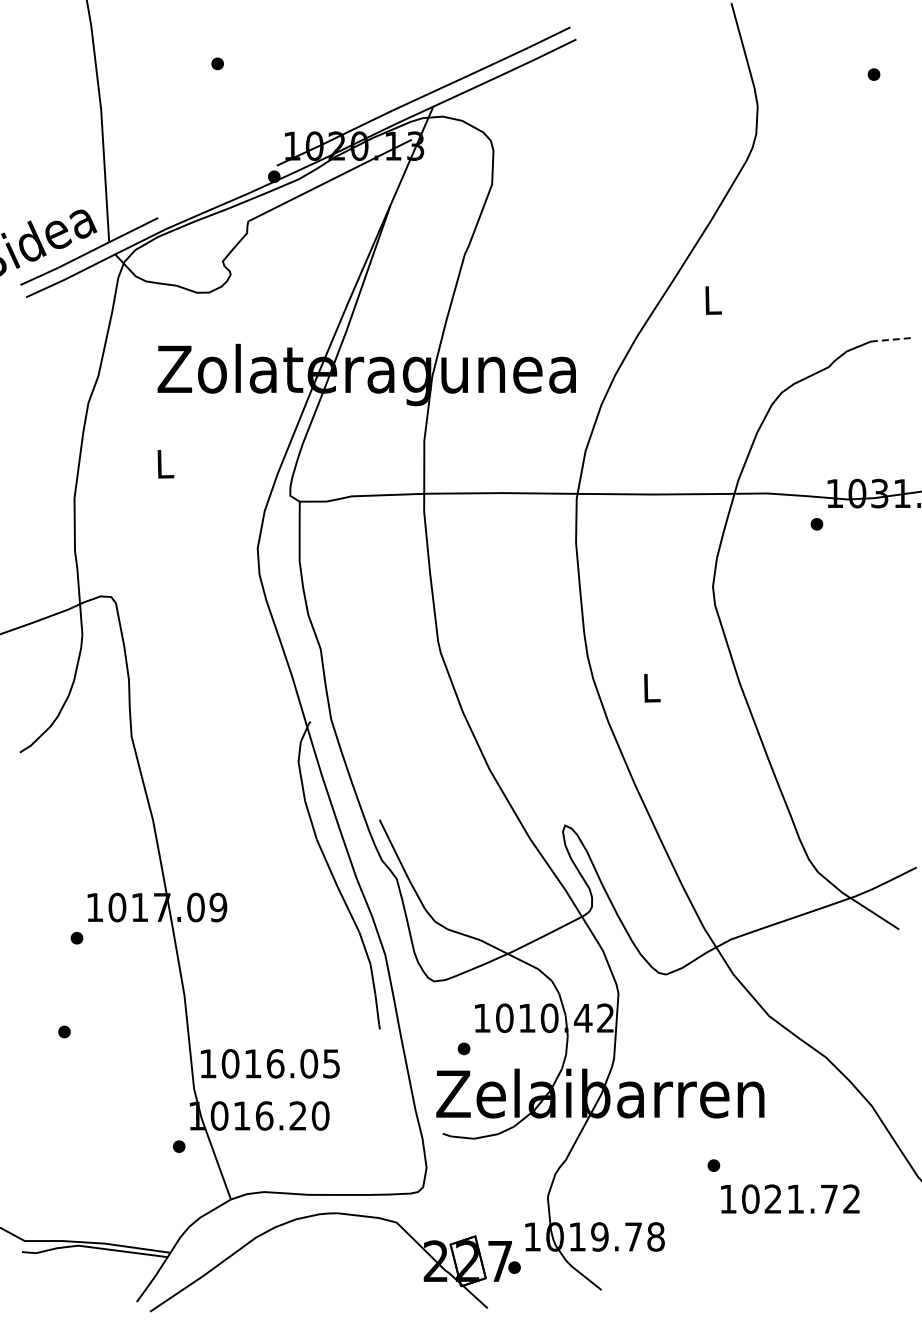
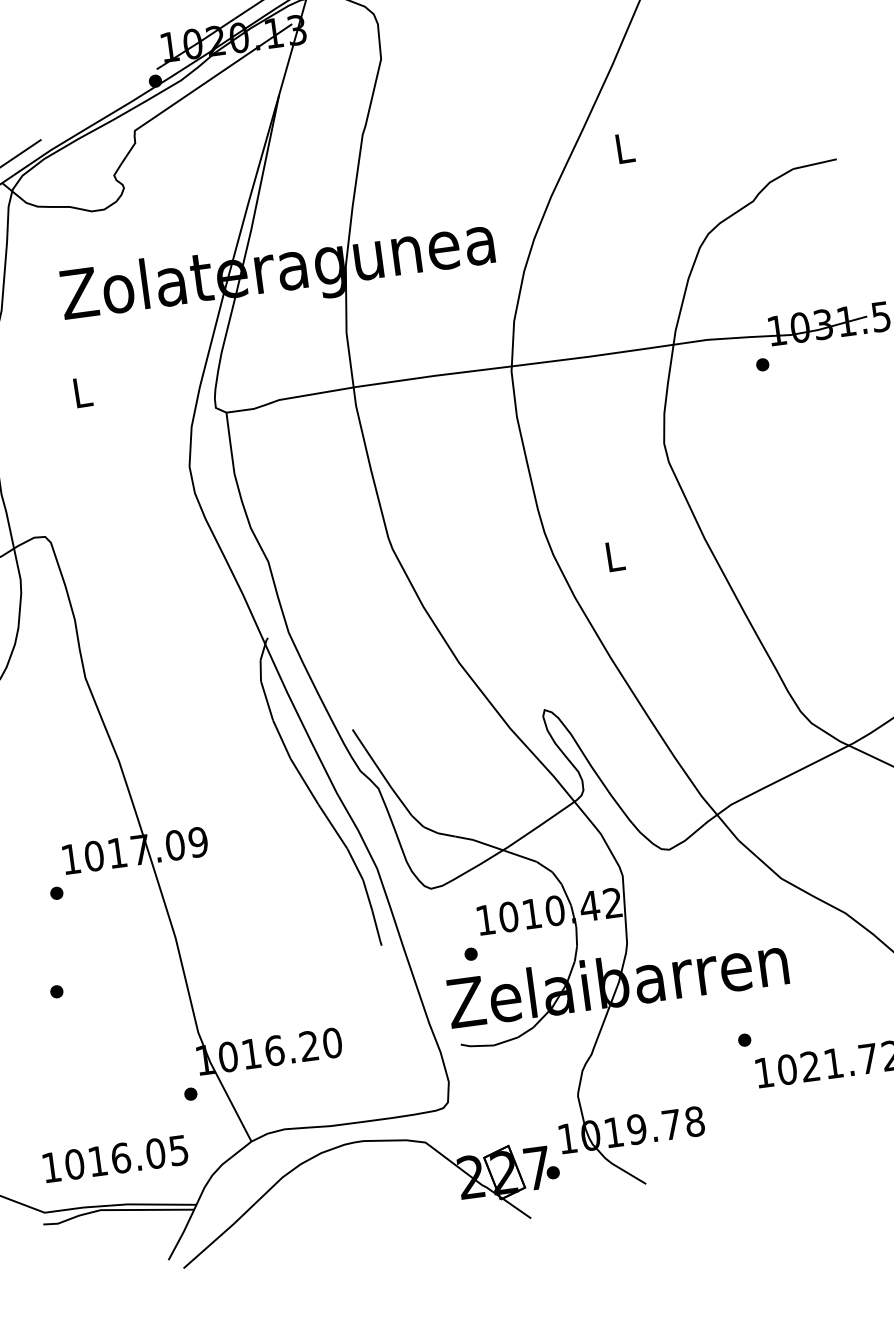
line: (891, 339) -> (814, 164), dashed -> solid
text: (269, 1063) -> (114, 1158), moved

